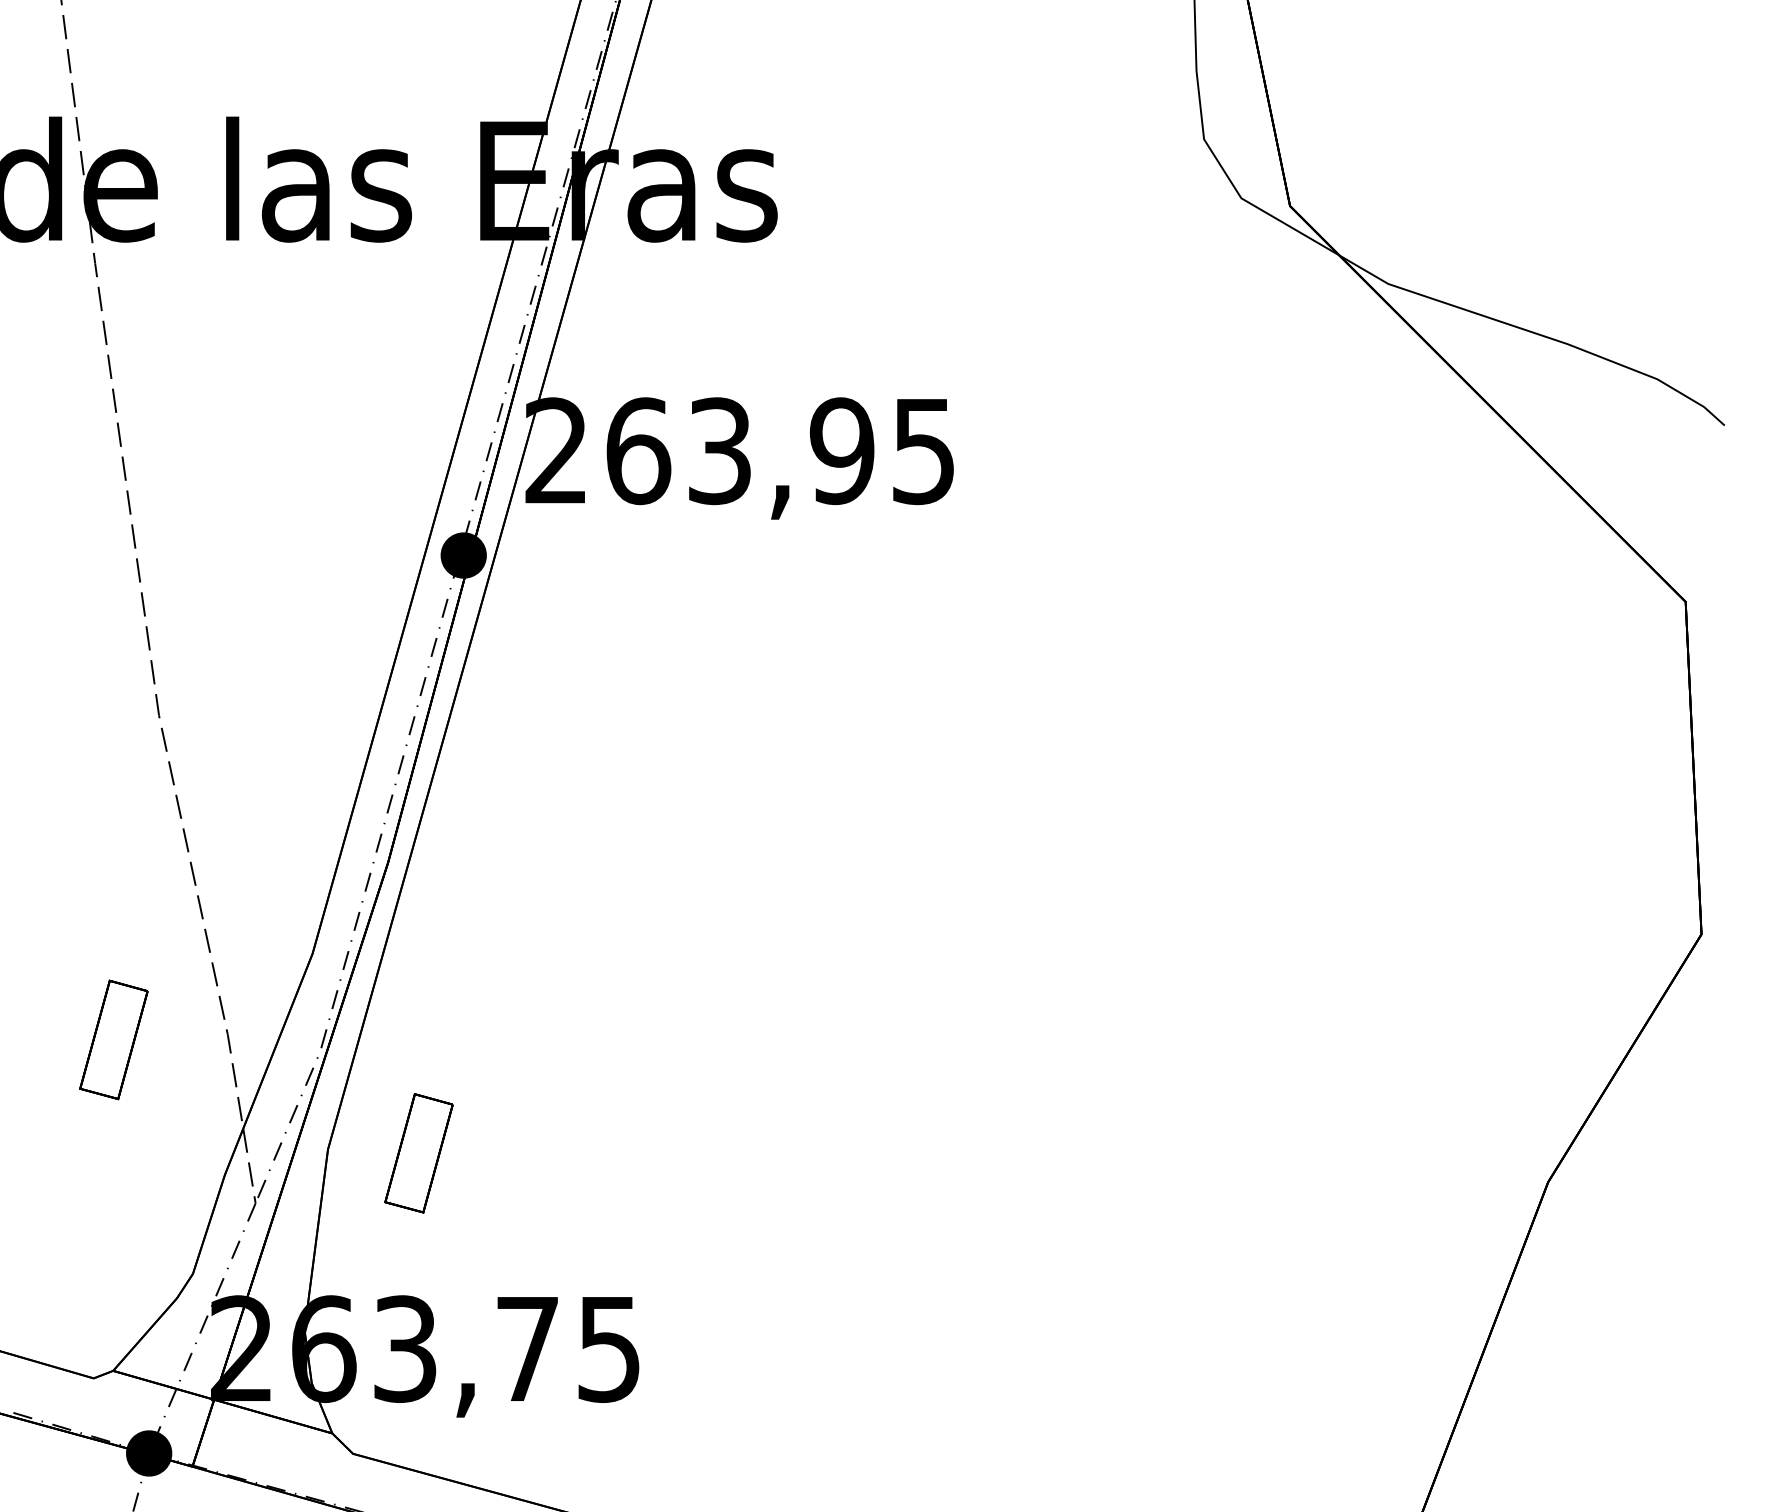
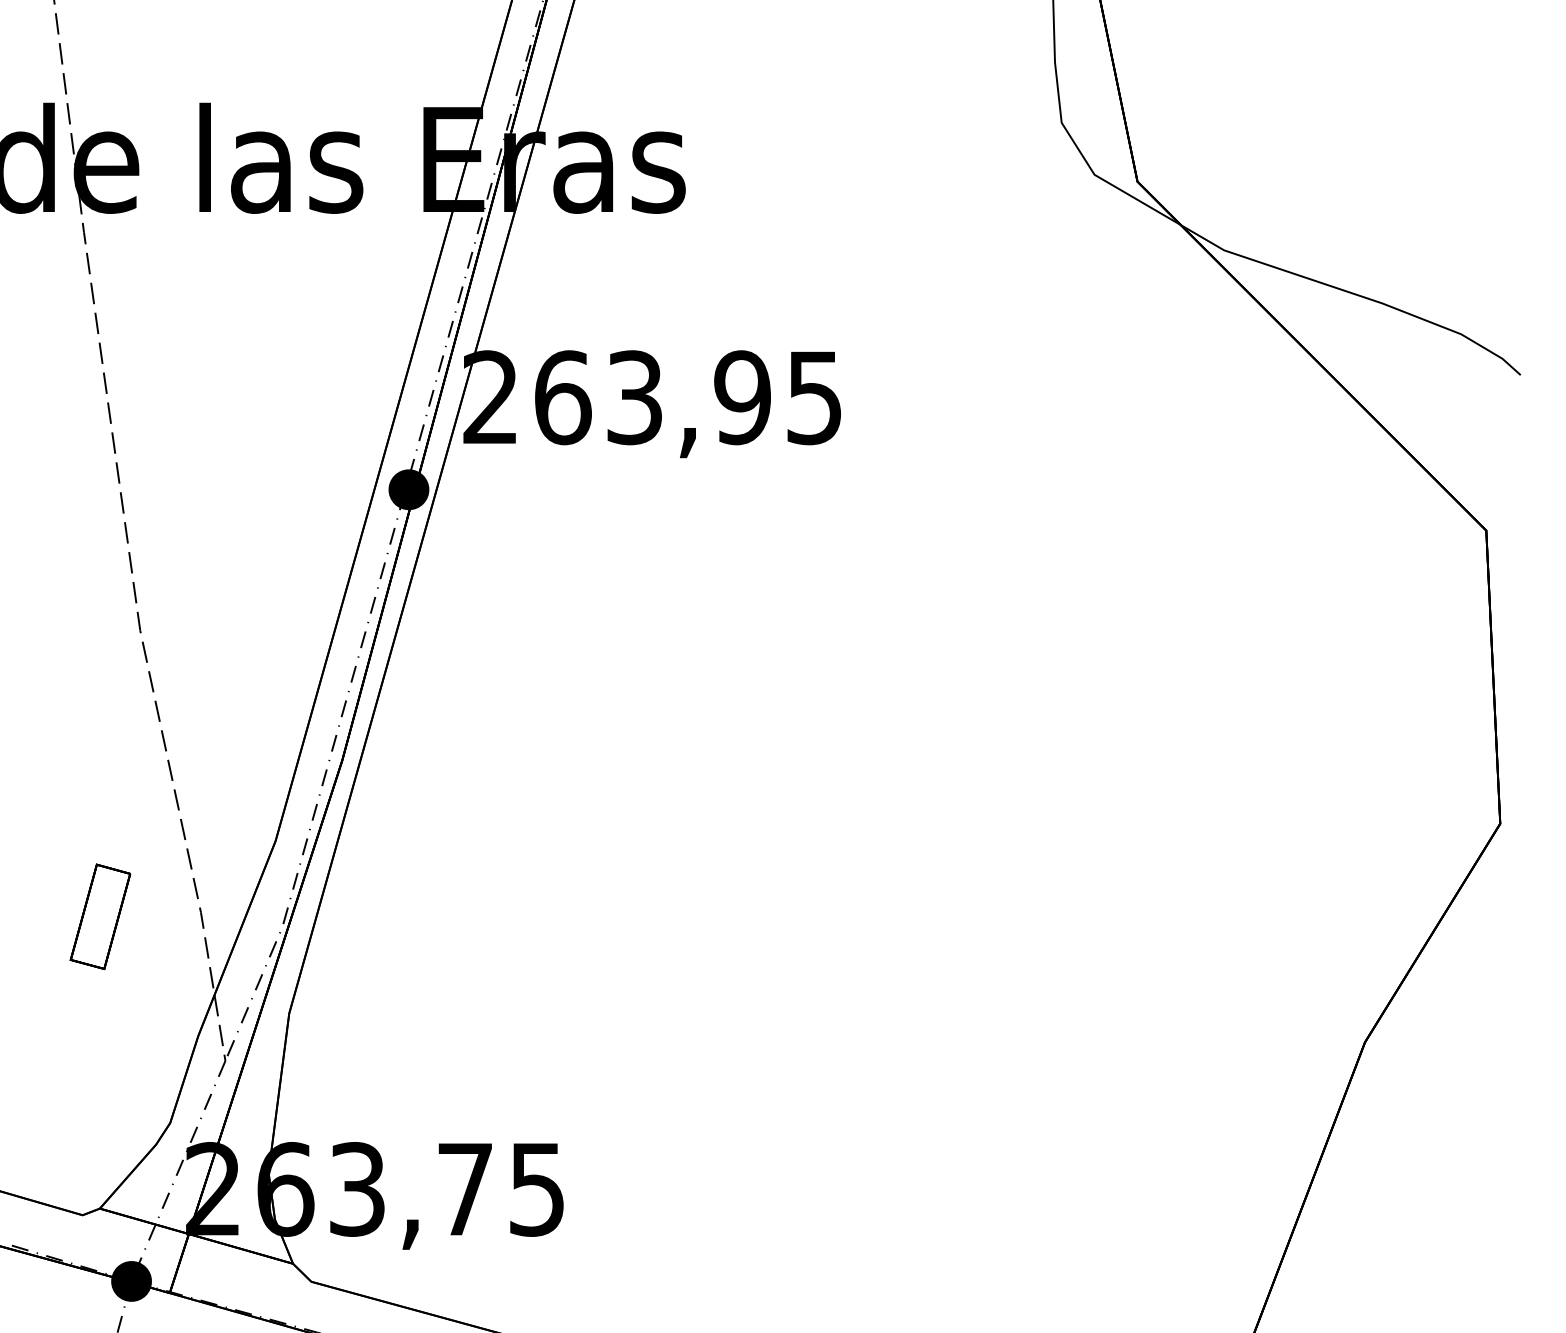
part: (419, 1152) -> (369, 1016), removed

